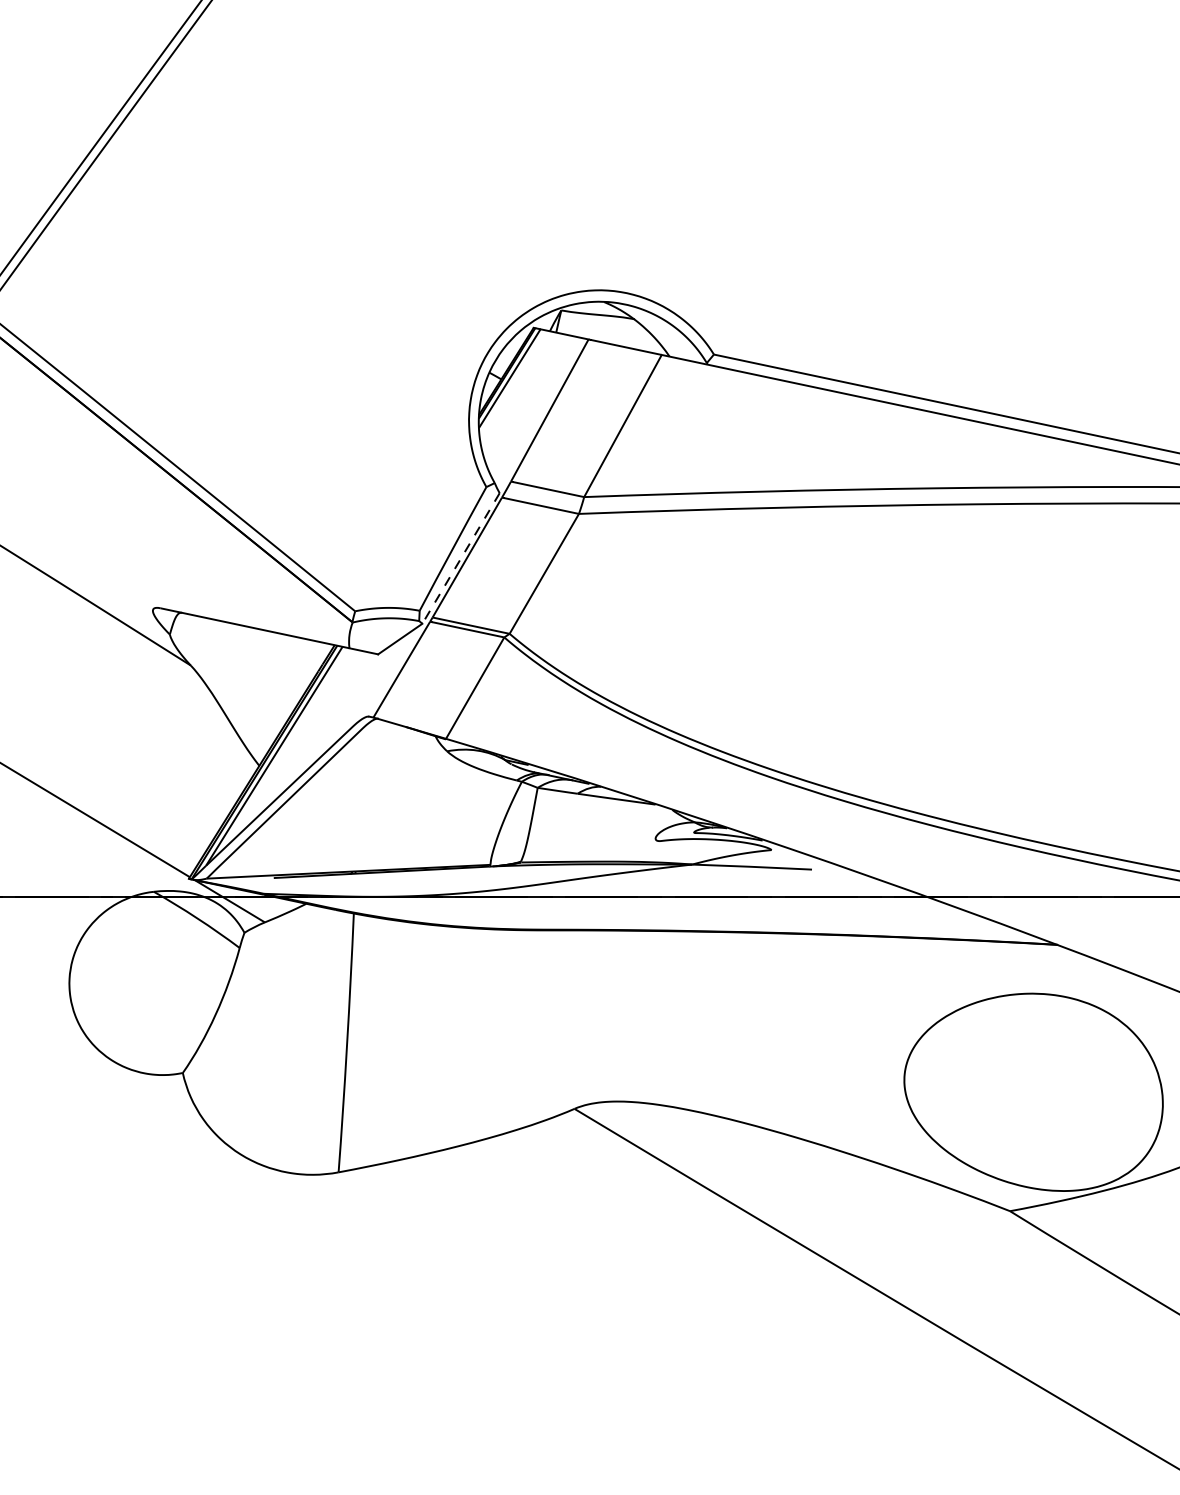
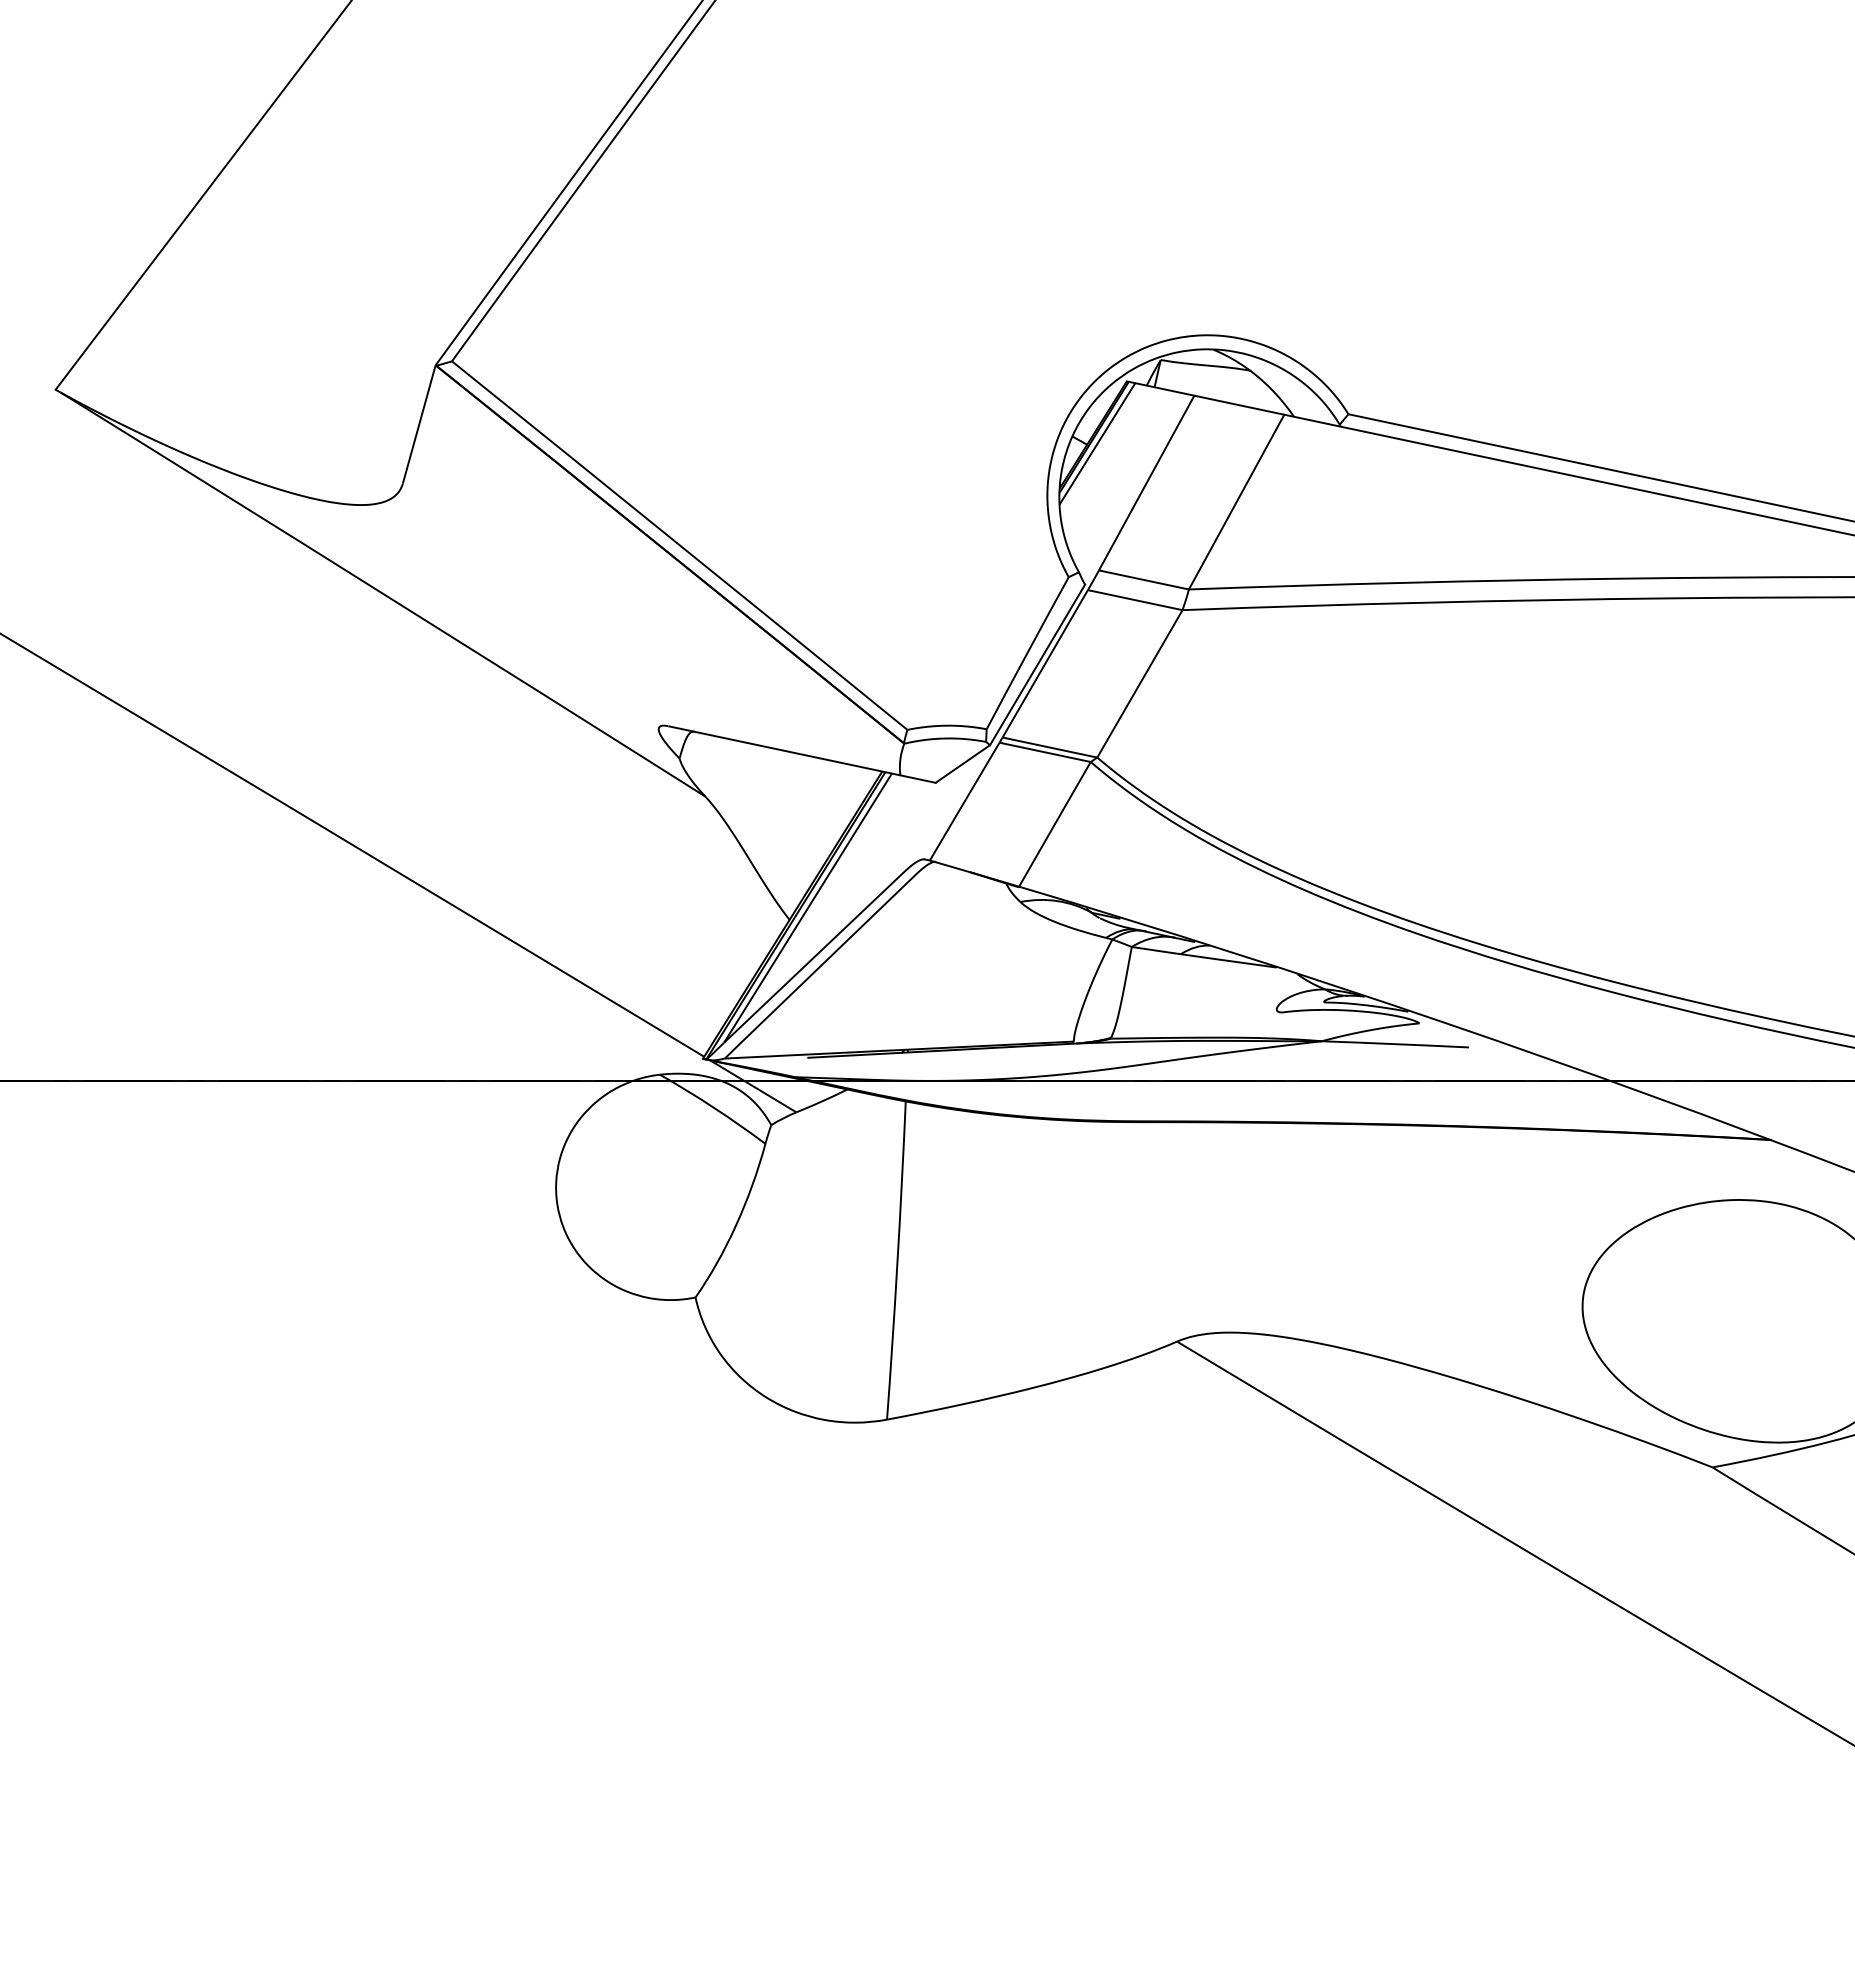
line: (461, 558) -> (1037, 665), dashed -> solid

